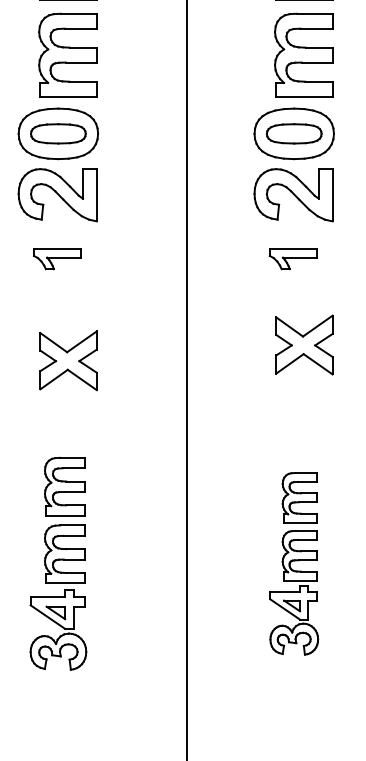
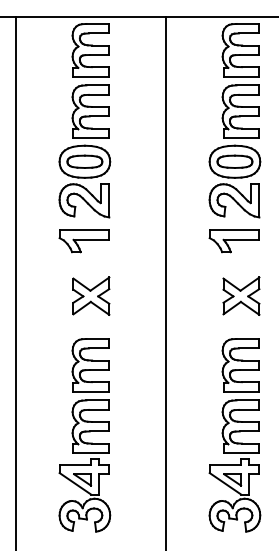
part: (56, 259) -> (83, 241), size x1.67
part: (291, 259) -> (233, 241), size x1.67
part: (68, 359) -> (91, 295), moved
part: (57, 564) -> (84, 435), size x1.43
part: (293, 564) -> (234, 435), size x1.67

